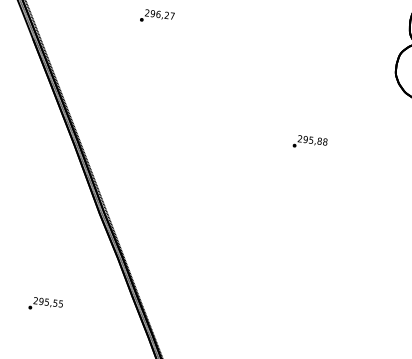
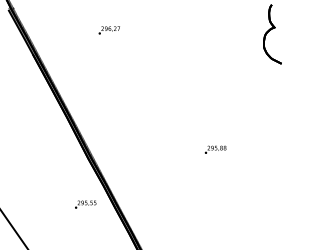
text: (310, 142) -> (215, 149), moved
text: (45, 304) -> (85, 204), moved

